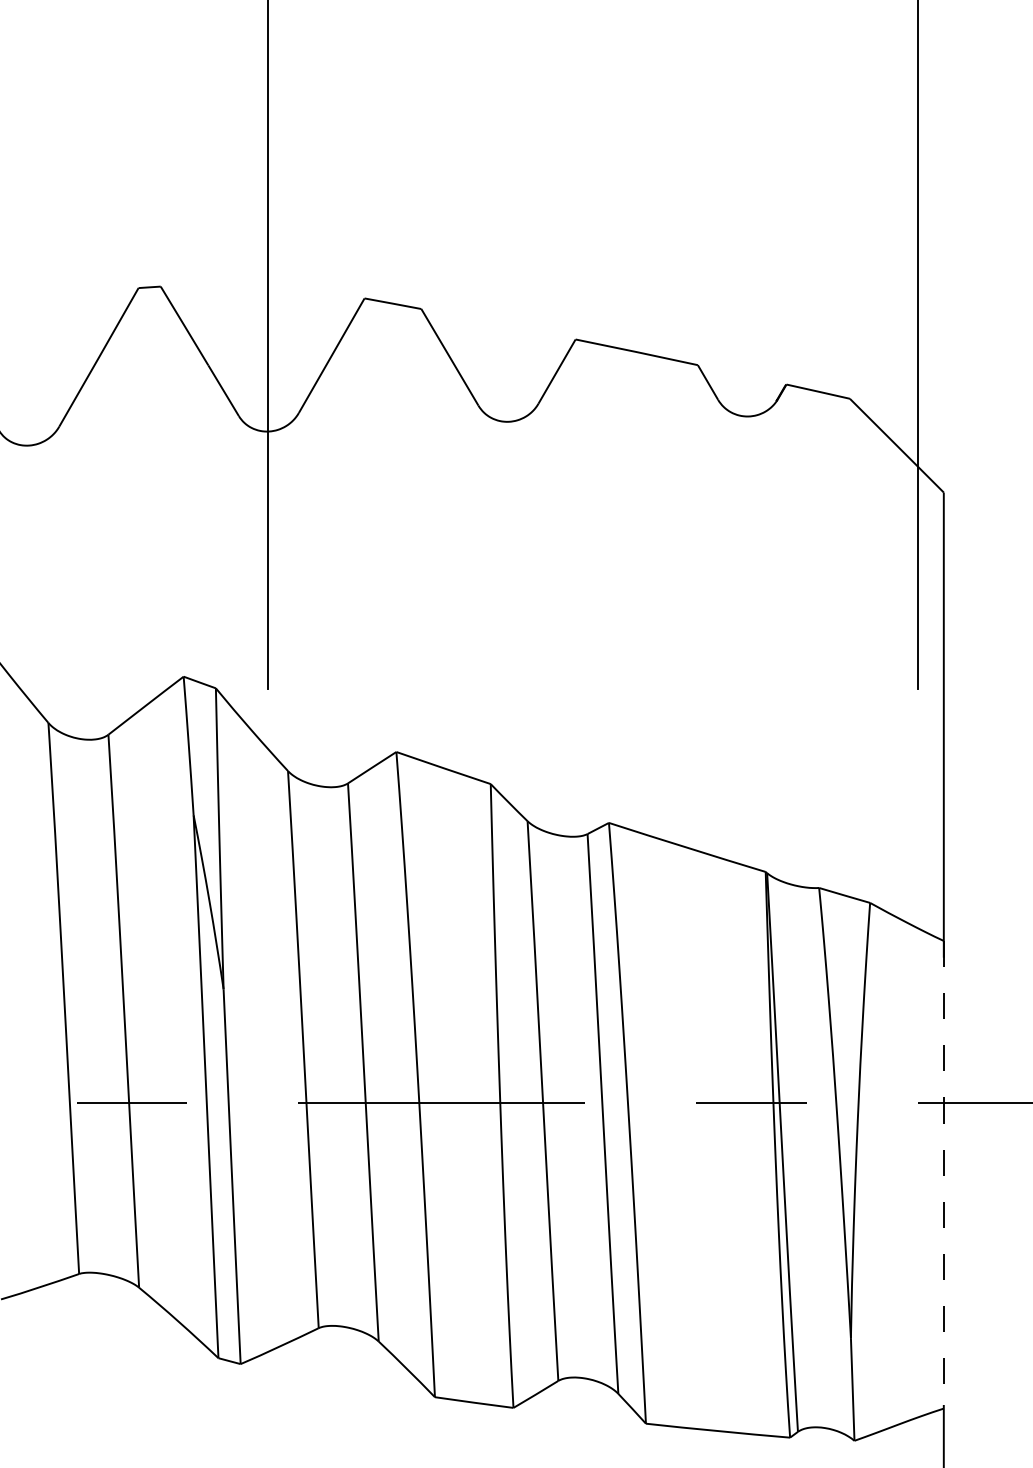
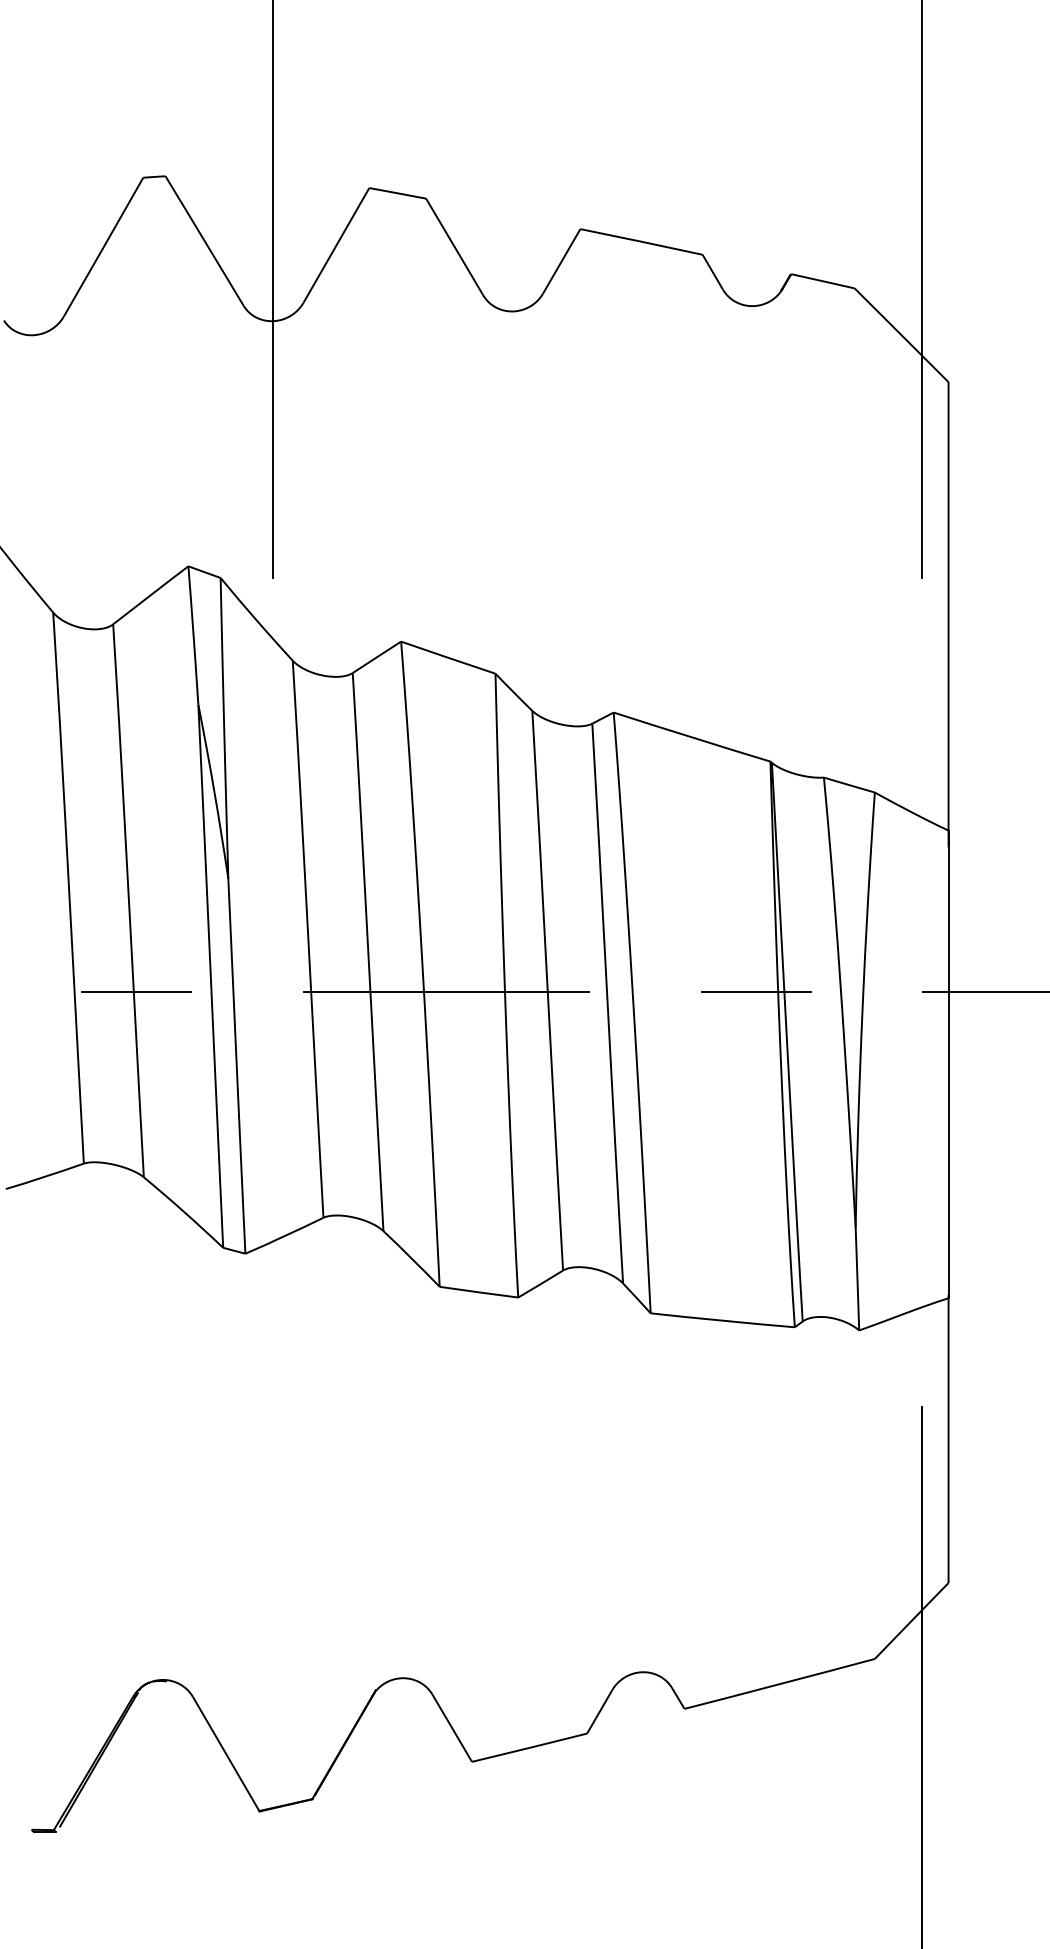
line: (943, 1174) -> (948, 1064), dashed -> solid

